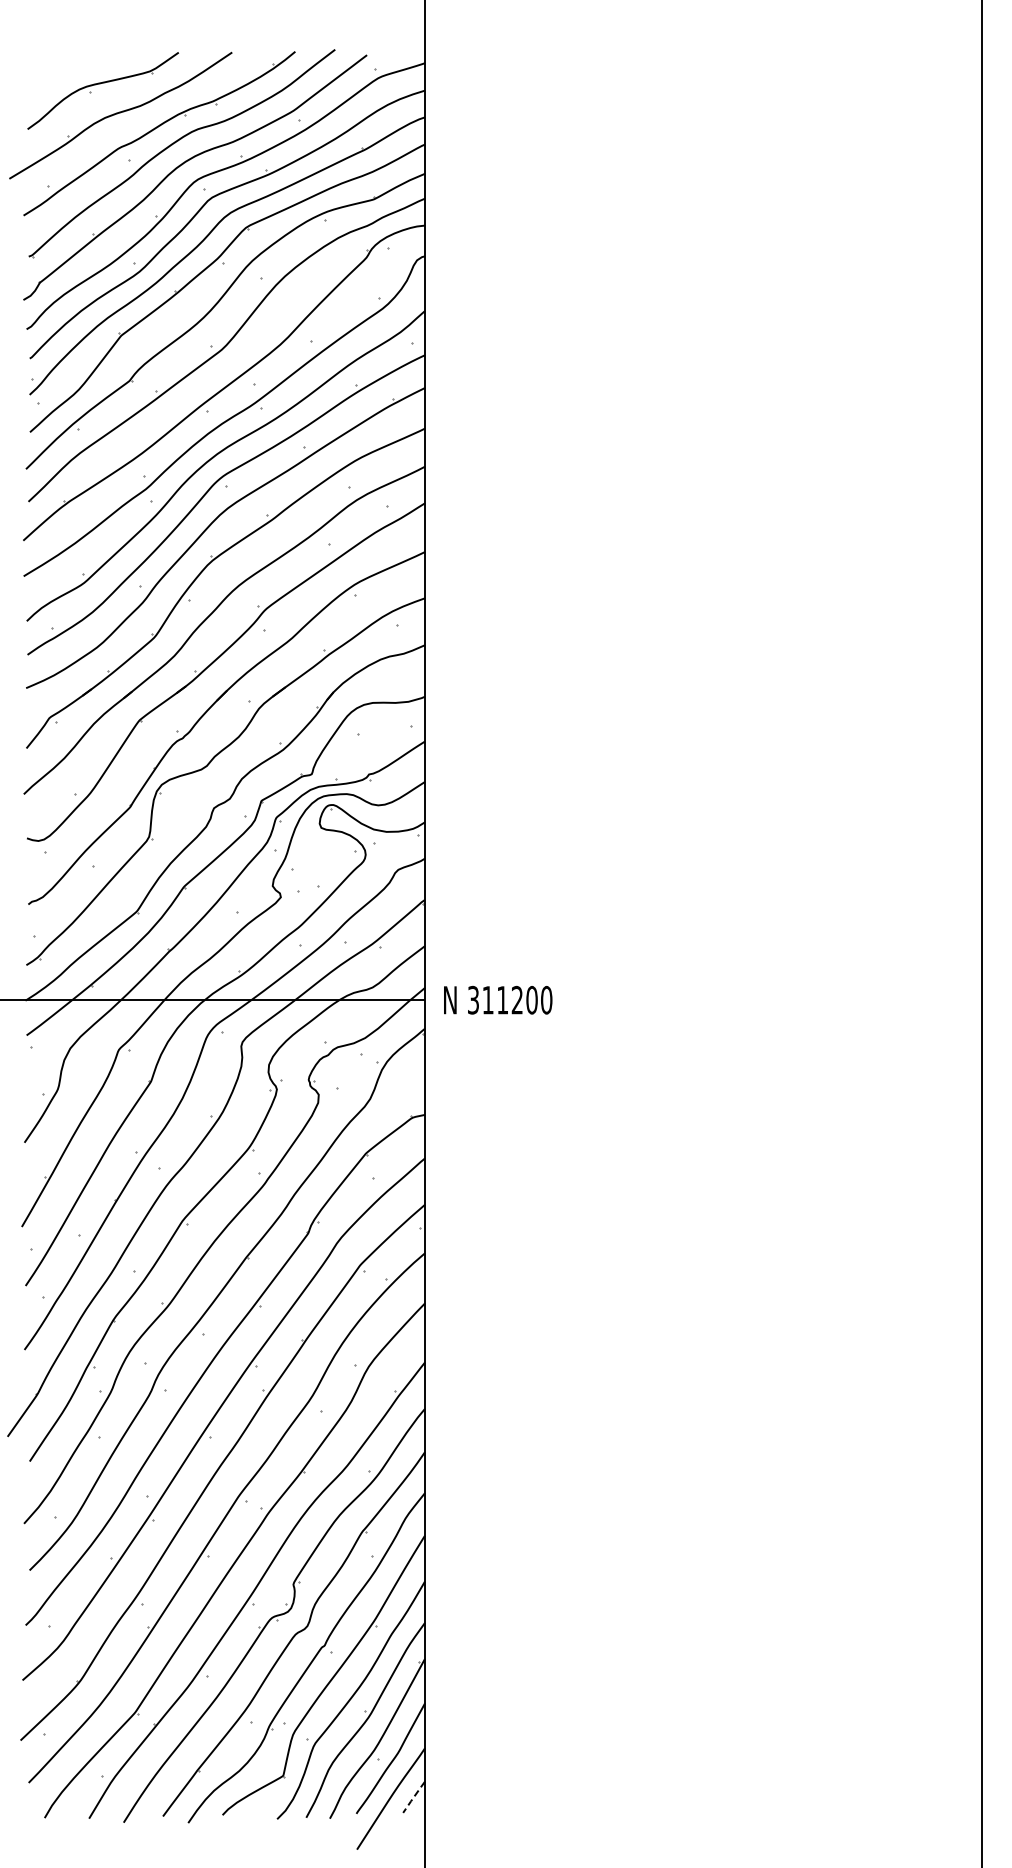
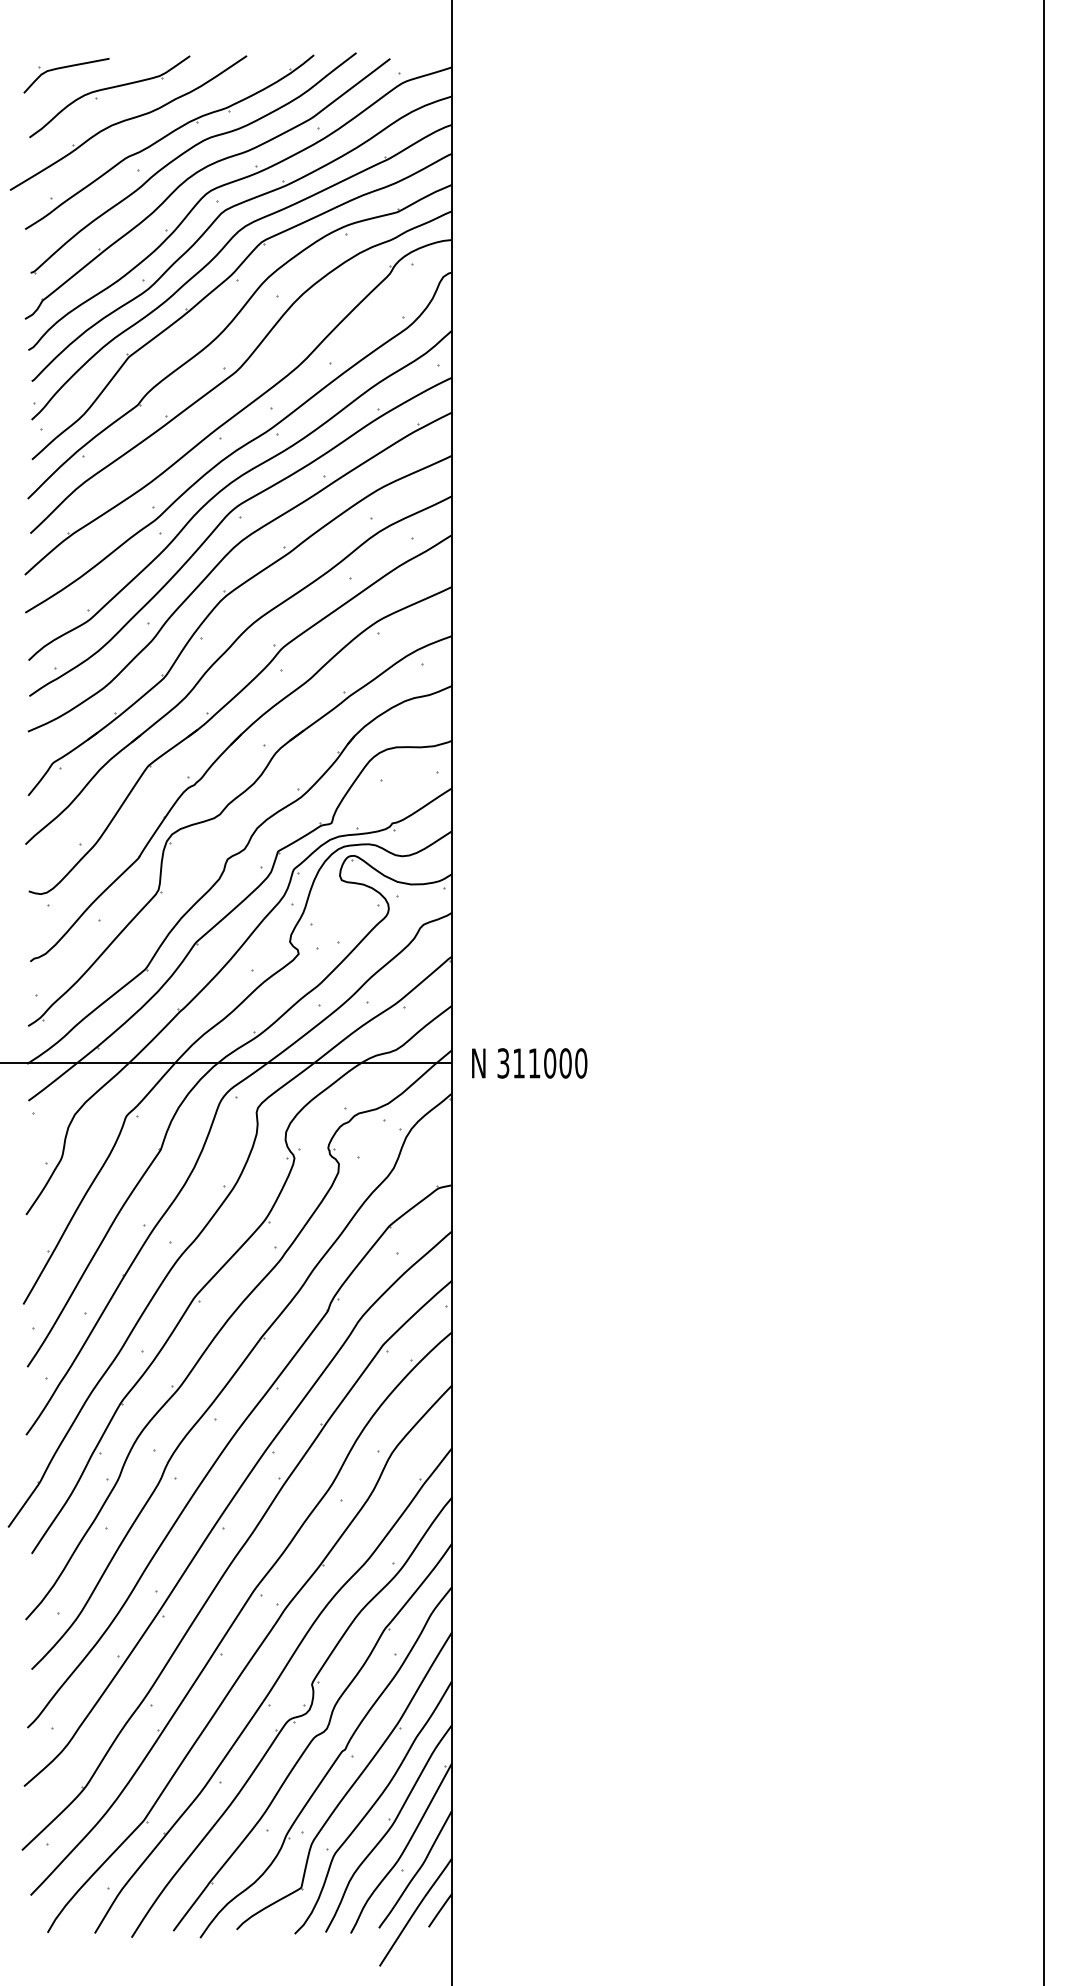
part: (59, 64) -> (63, 68), added
text: (517, 999) -> (550, 1062), 311200 -> 311000
line: (414, 1796) -> (440, 1909), dashed -> solid

